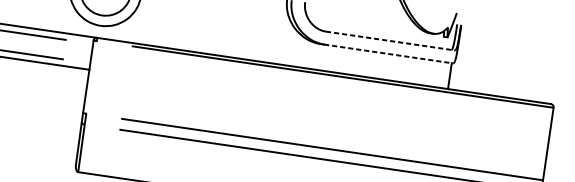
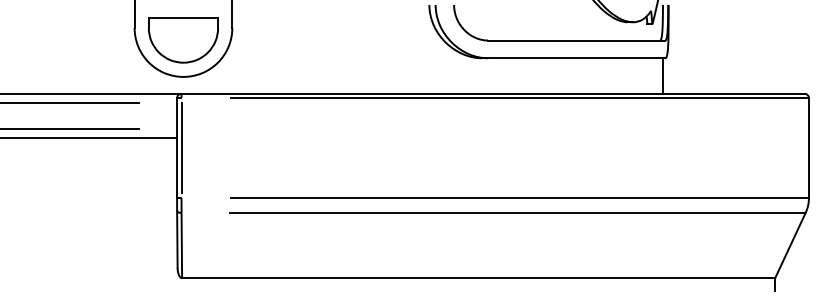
line: (390, 41) -> (576, 40), dashed -> solid
line: (388, 54) -> (576, 58), dashed -> solid
line: (91, 76) -> (181, 147), added

